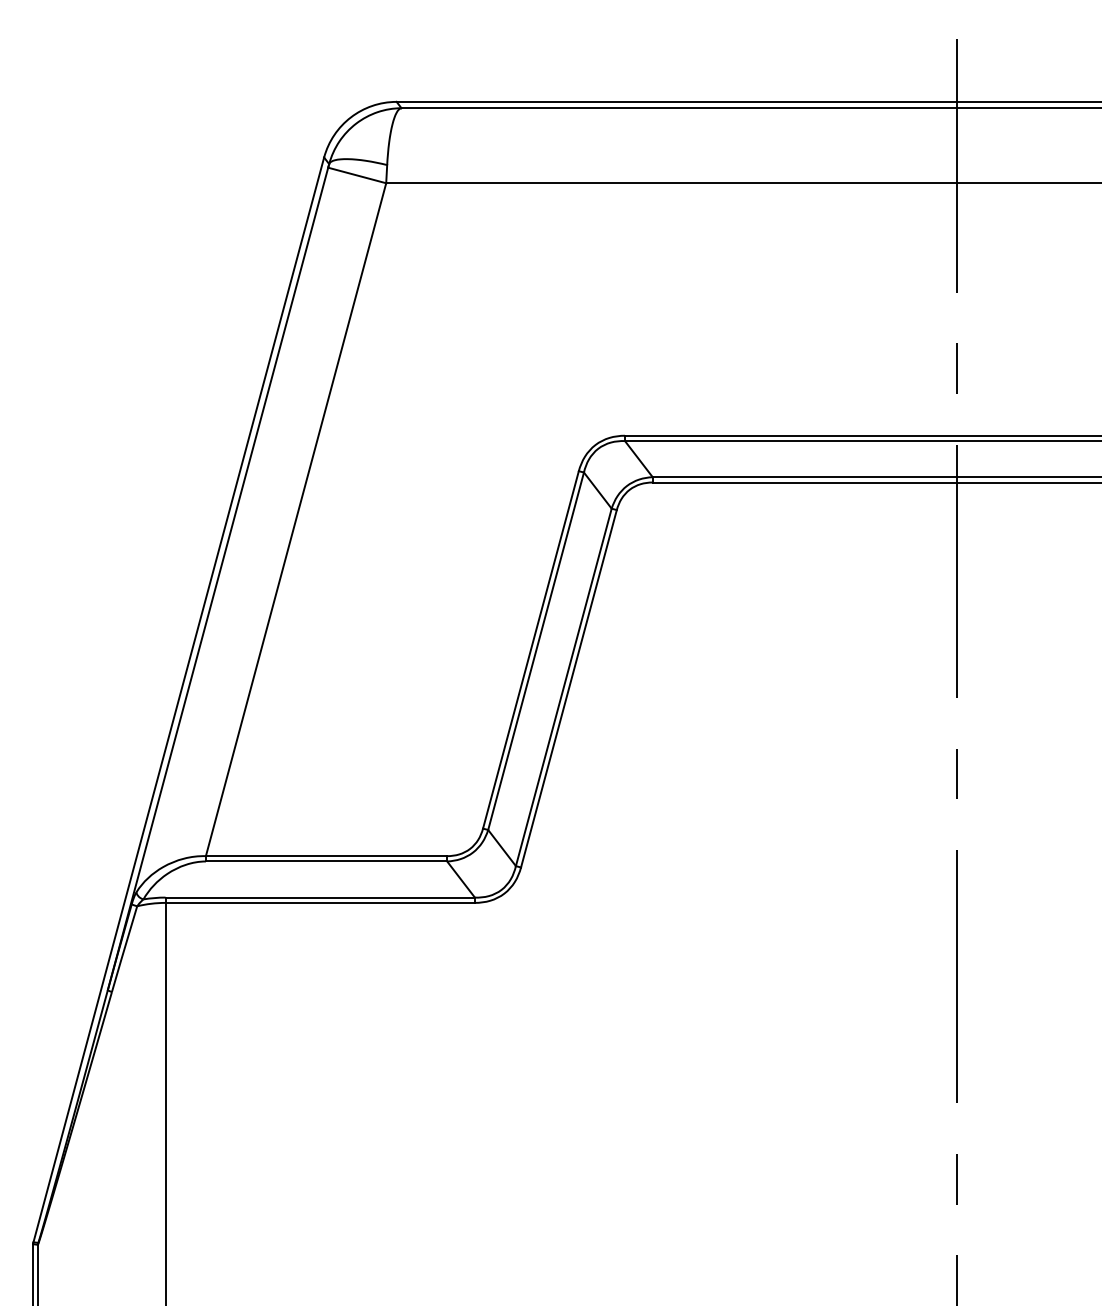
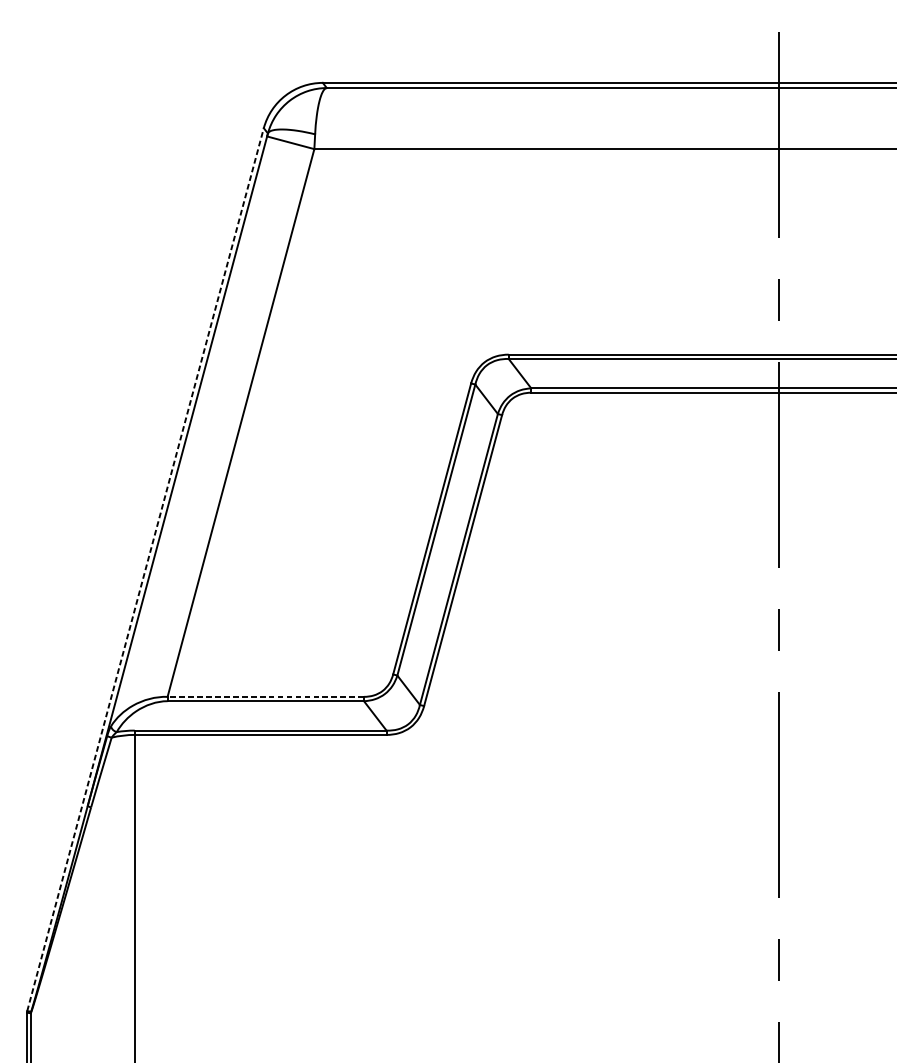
line: (178, 699) -> (145, 569), solid -> dashed
line: (326, 856) -> (265, 697), solid -> dashed

